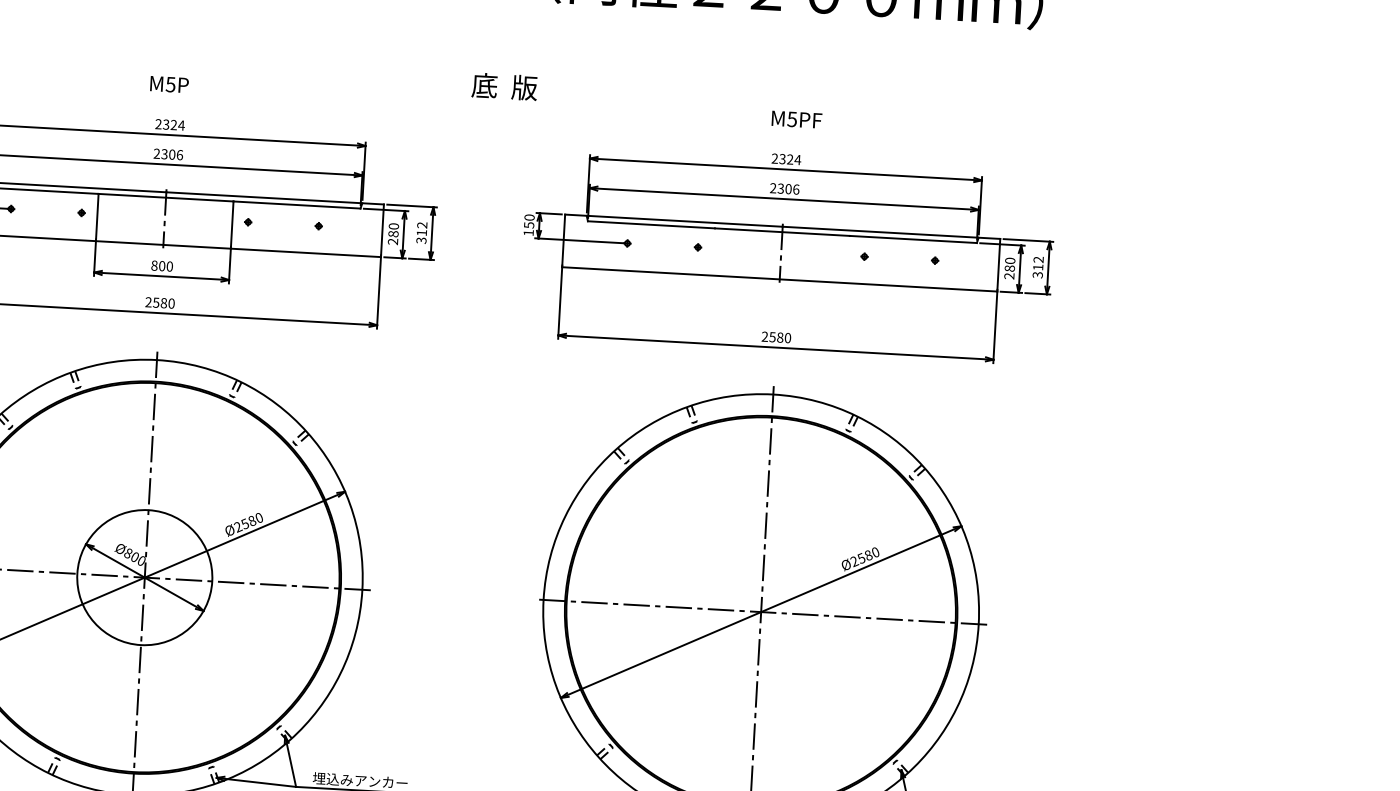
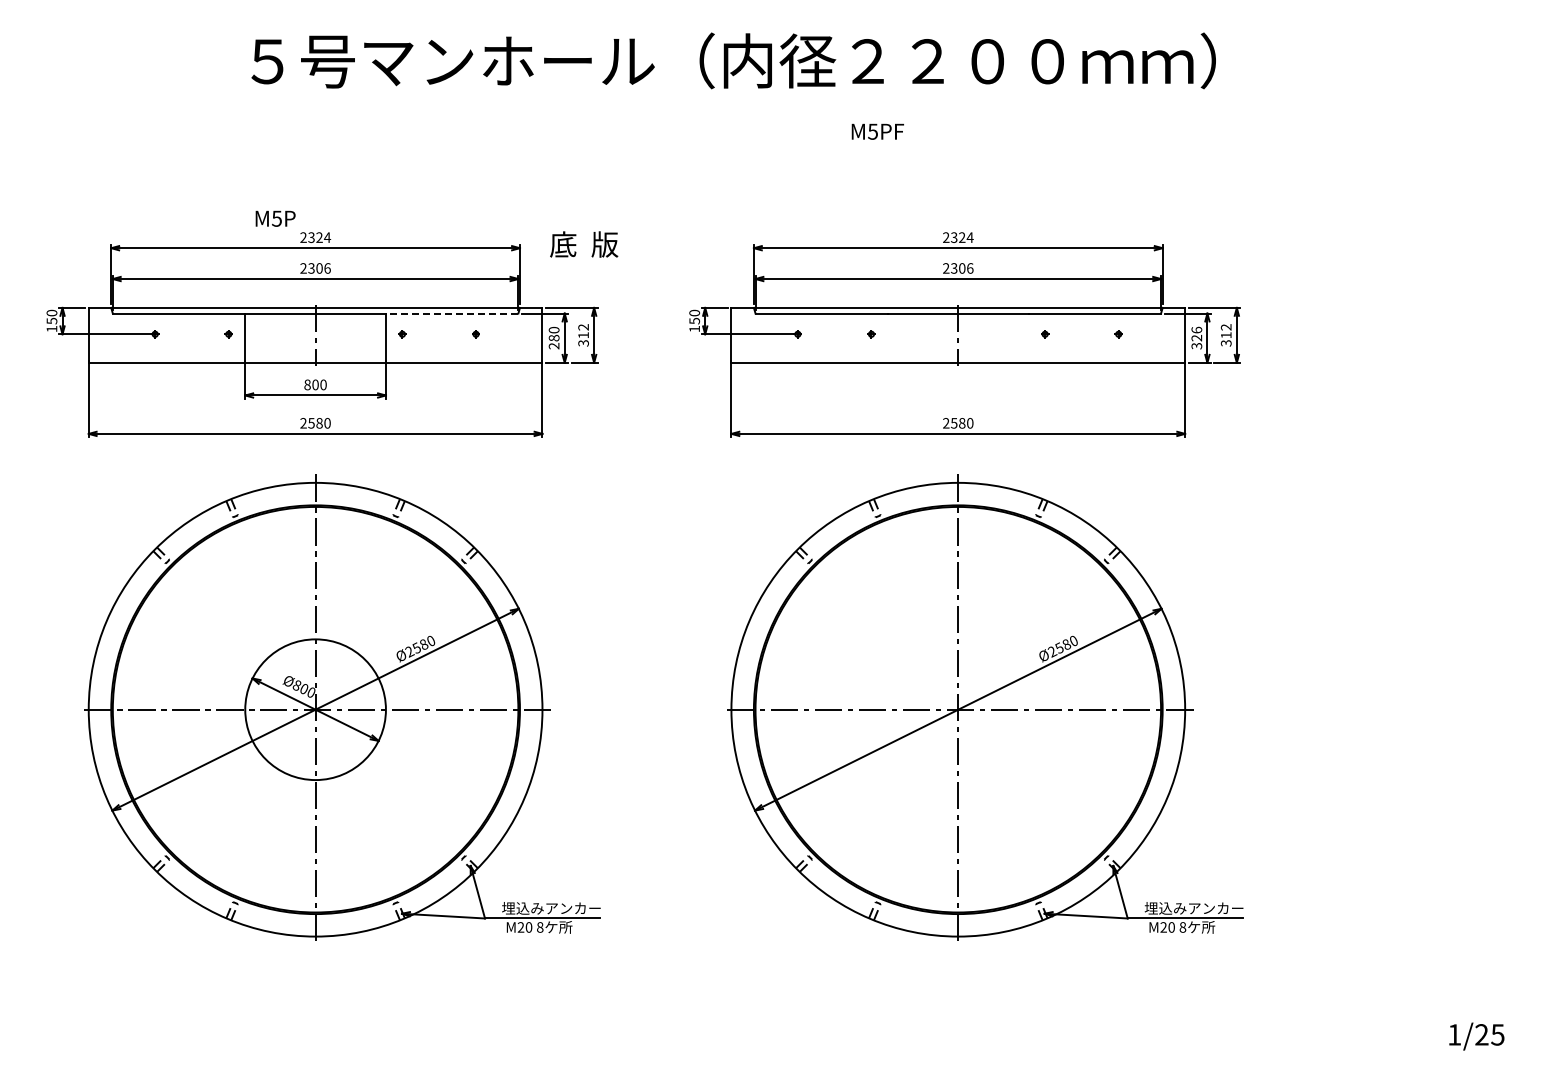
text: (169, 84) -> (275, 218), moved
text: (505, 86) -> (584, 244), moved
text: (796, 119) -> (877, 131), moved
line: (296, 204) -> (451, 313), solid -> dashed
text: (1009, 267) -> (1196, 337), 280 -> 326

